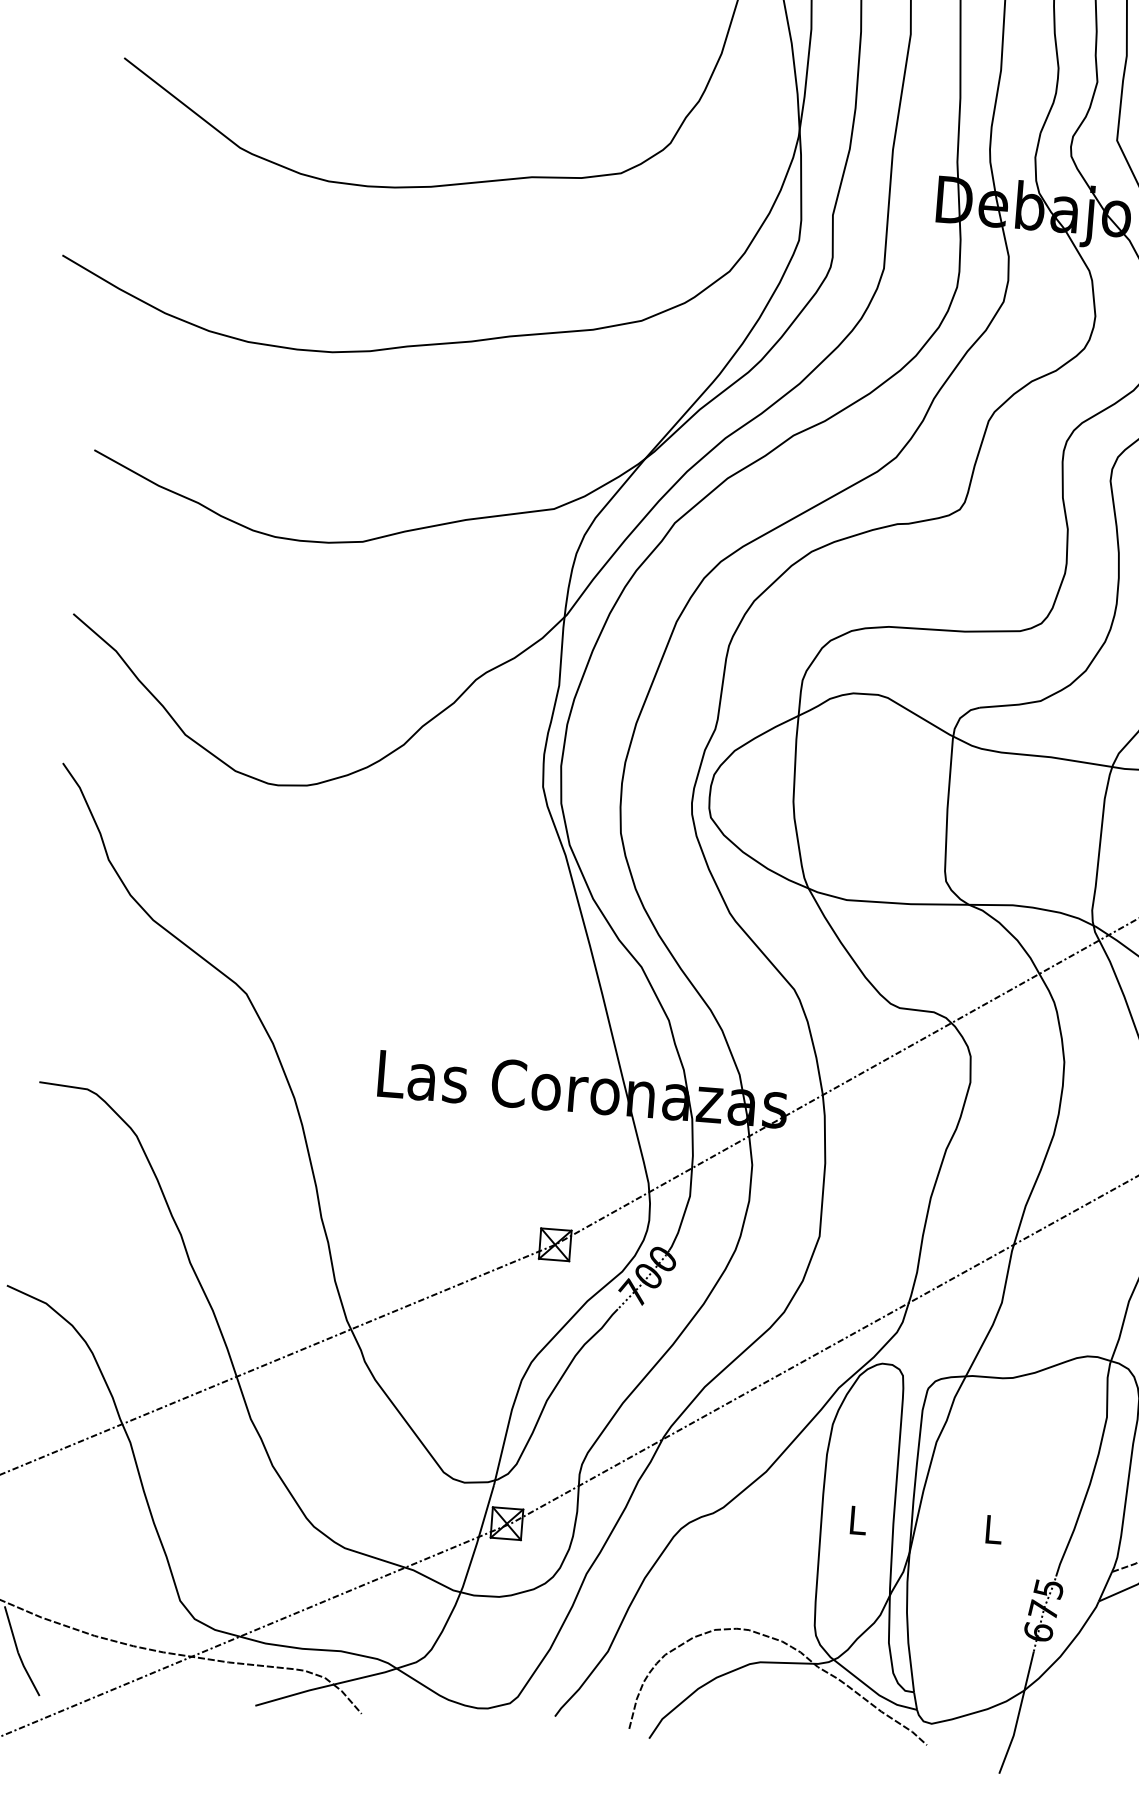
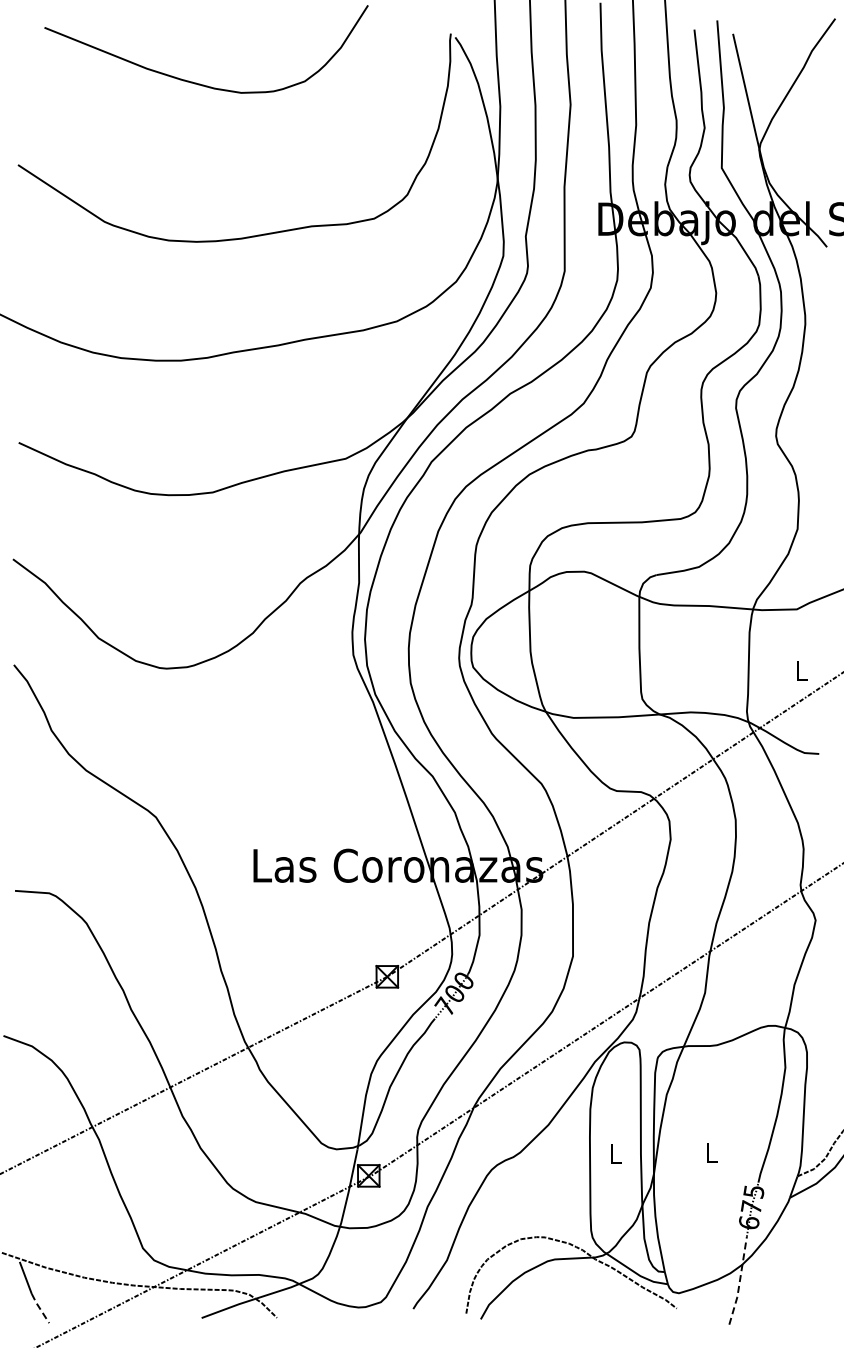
line: (27, 1674) -> (39, 1308), solid -> dashed
line: (1018, 1713) -> (739, 1281), solid -> dashed

